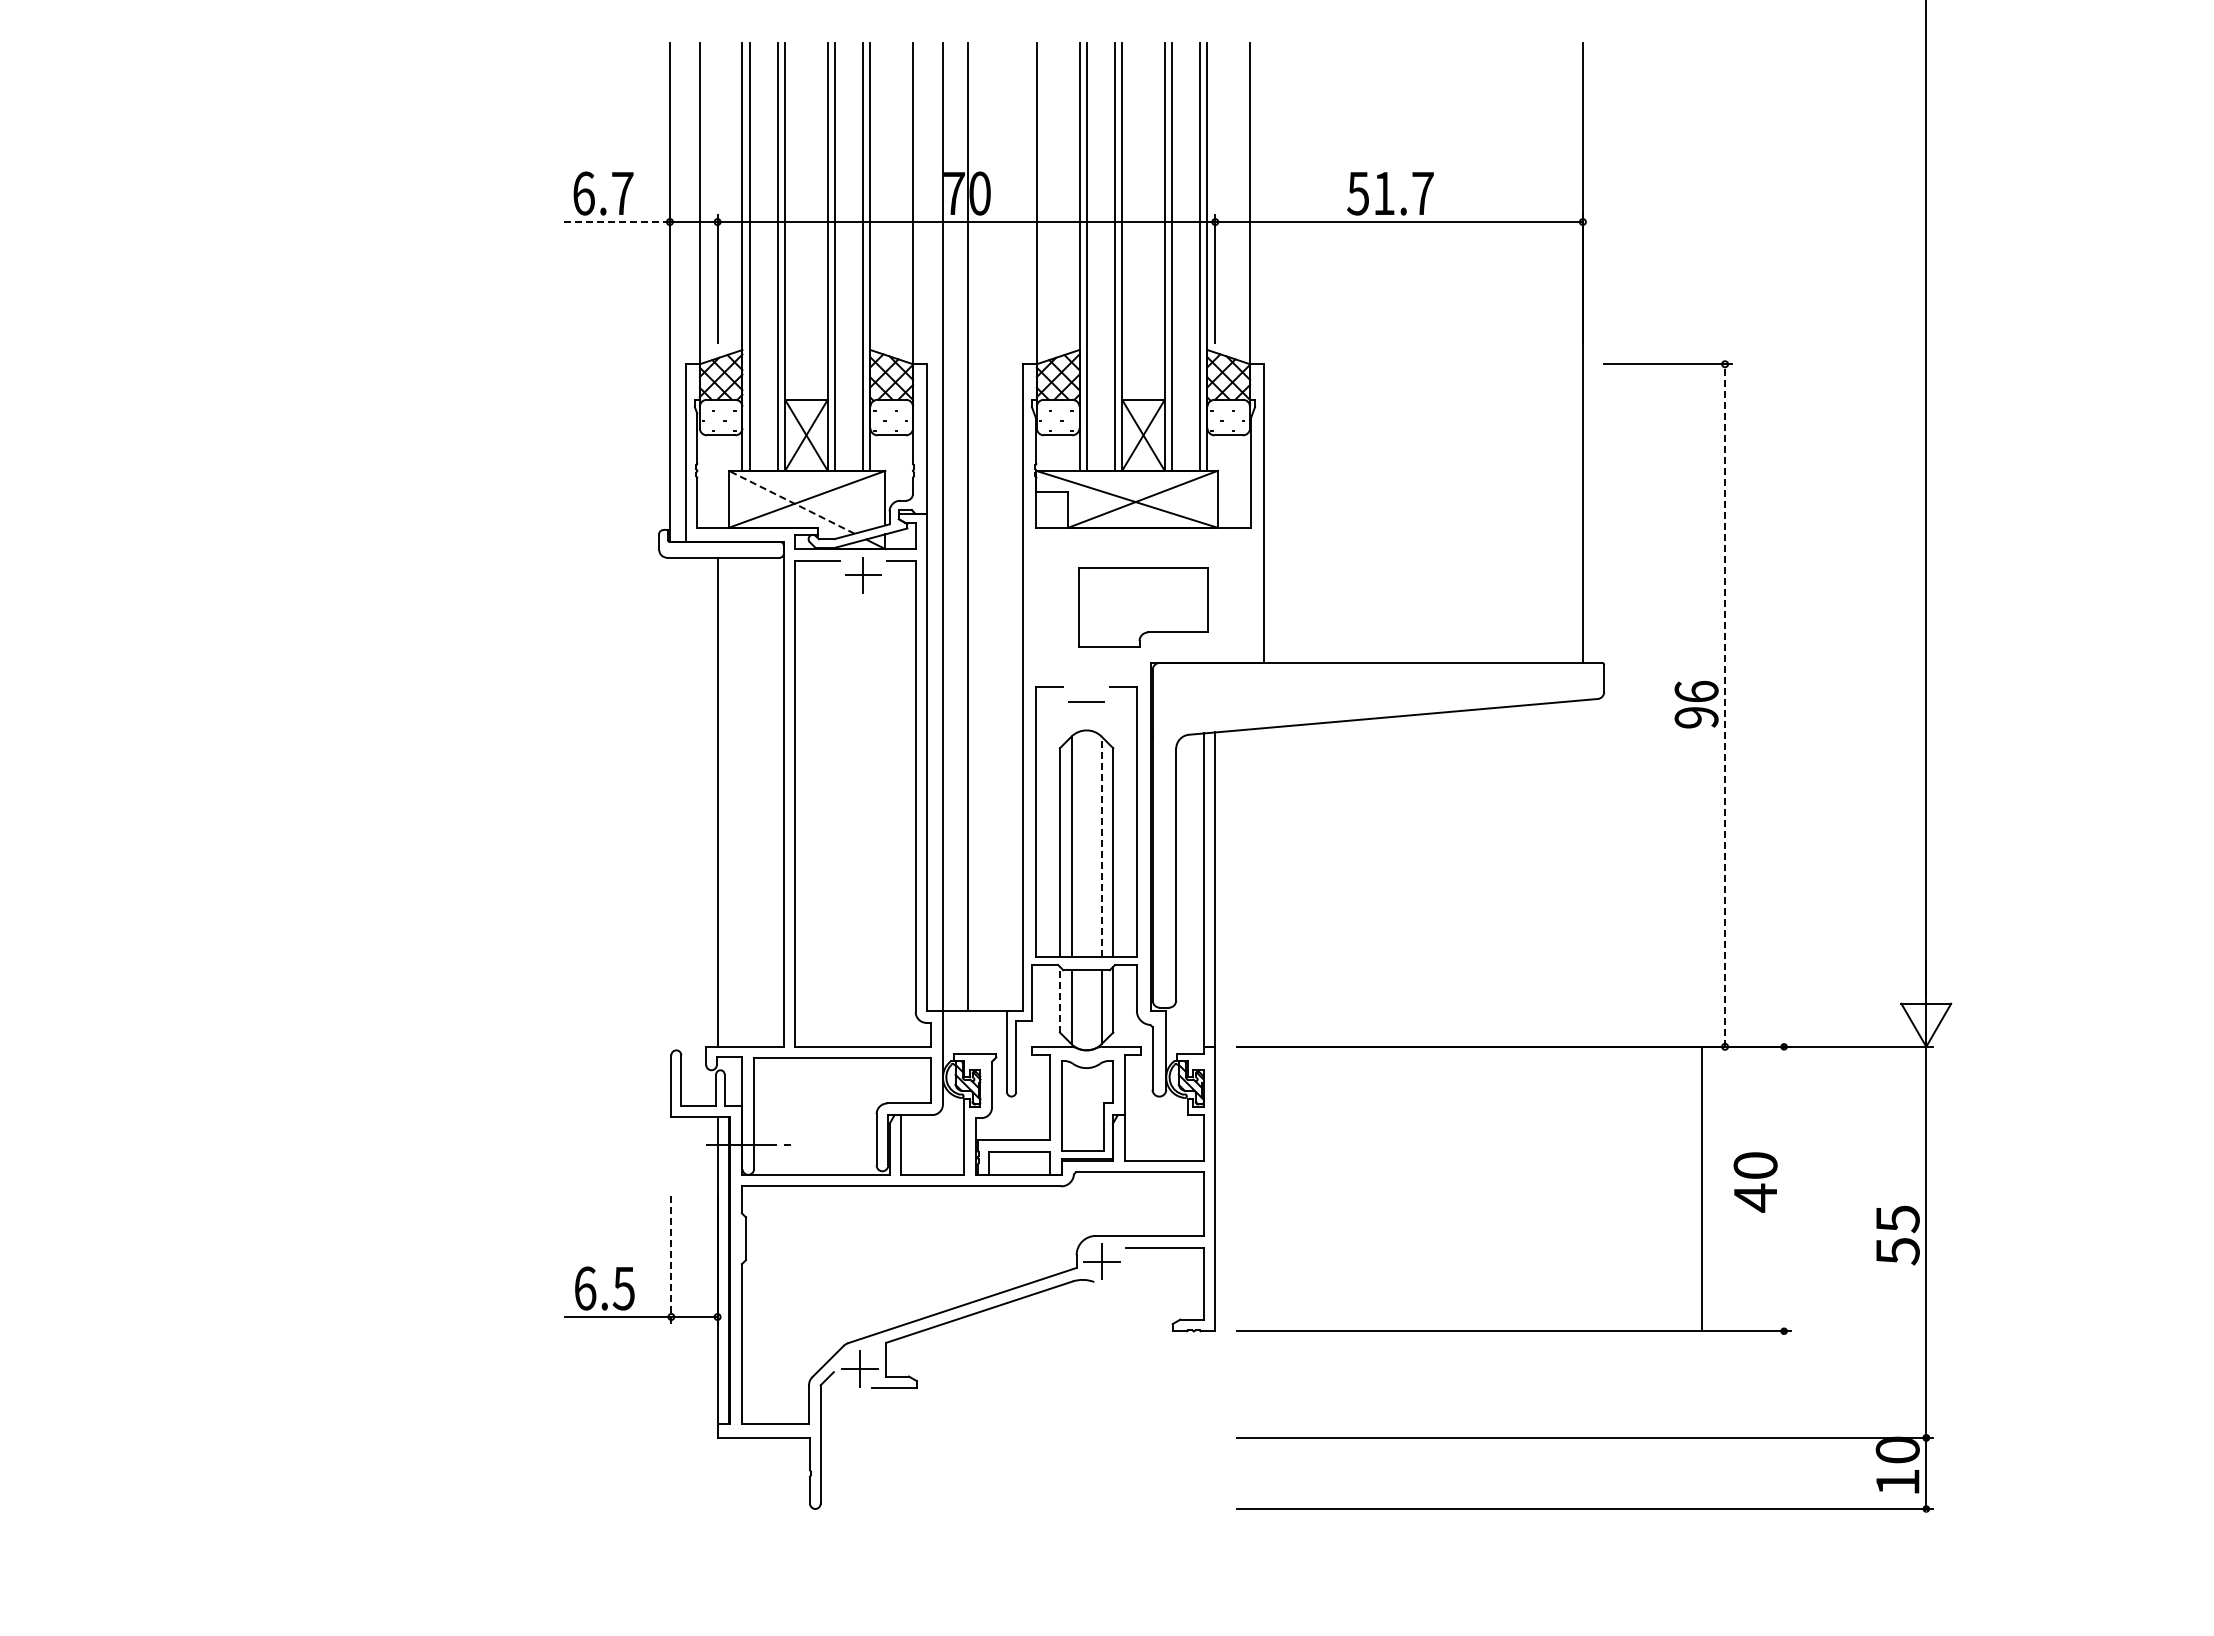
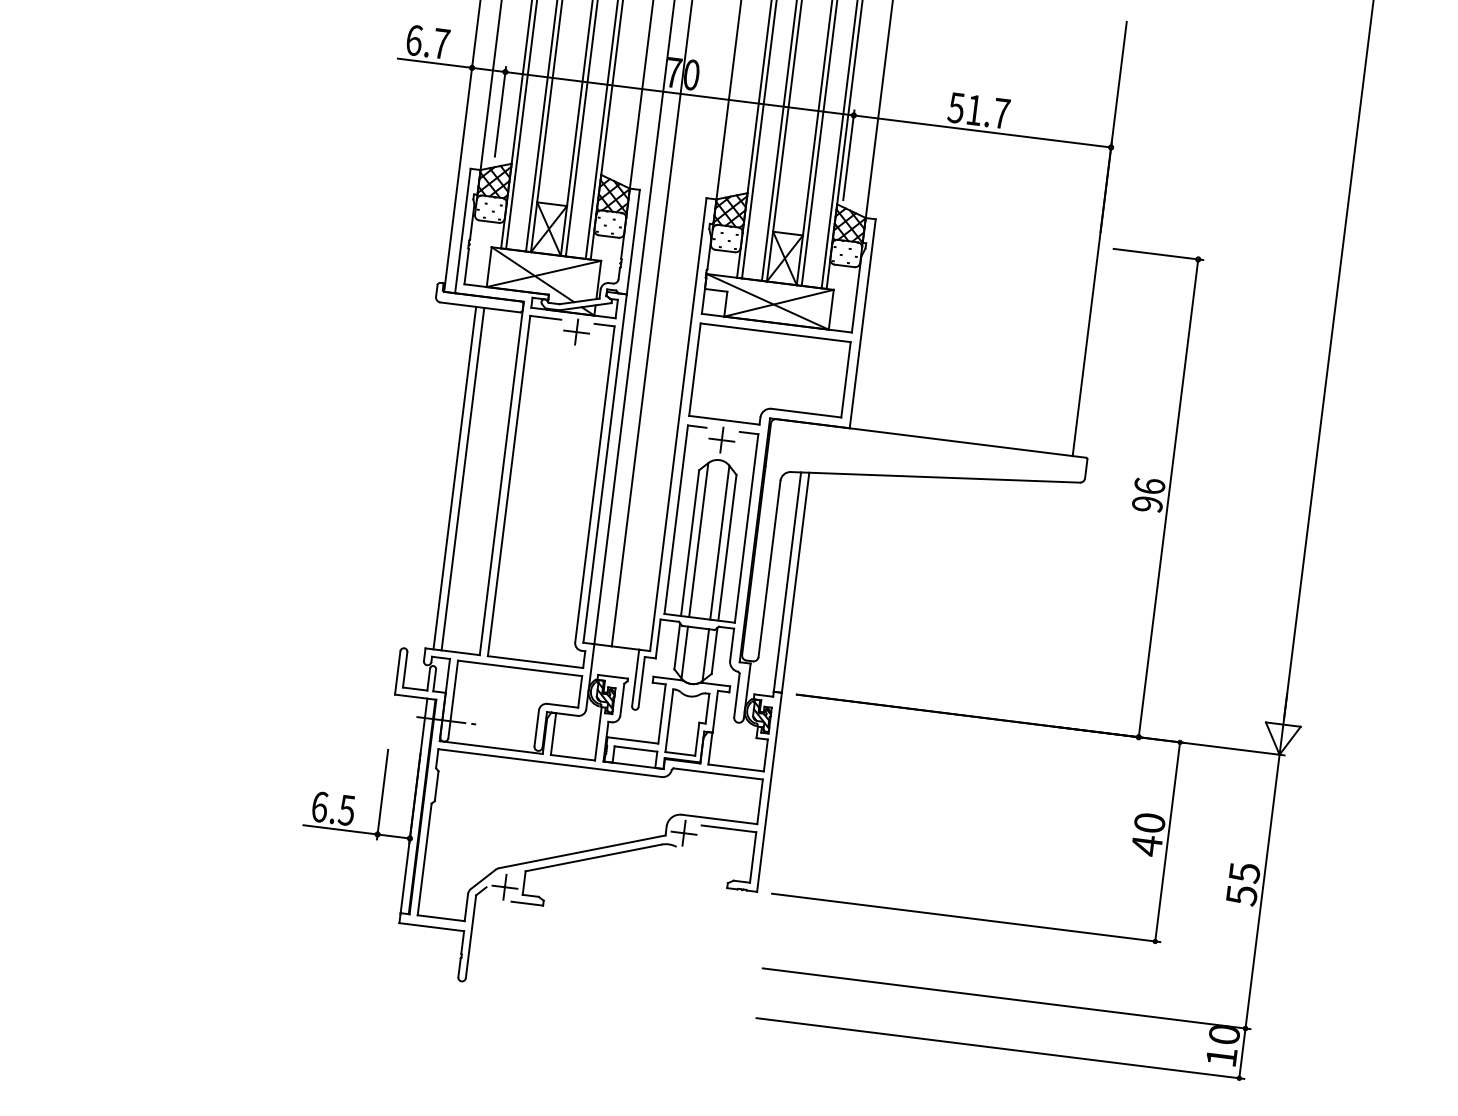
line: (616, 222) -> (434, 63), dashed -> solid
line: (791, 502) -> (532, 274), dashed -> solid
part: (1143, 607) -> (769, 379), size x1.67
line: (1086, 701) -> (721, 439), added
line: (1725, 705) -> (1168, 498), dashed -> solid
line: (729, 801) -> (463, 478), added
line: (1101, 846) -> (719, 542), dashed -> solid
line: (1059, 999) -> (676, 646), dashed -> solid
line: (1702, 1188) -> (1167, 841), moved
line: (671, 1260) -> (382, 794), dashed -> solid

